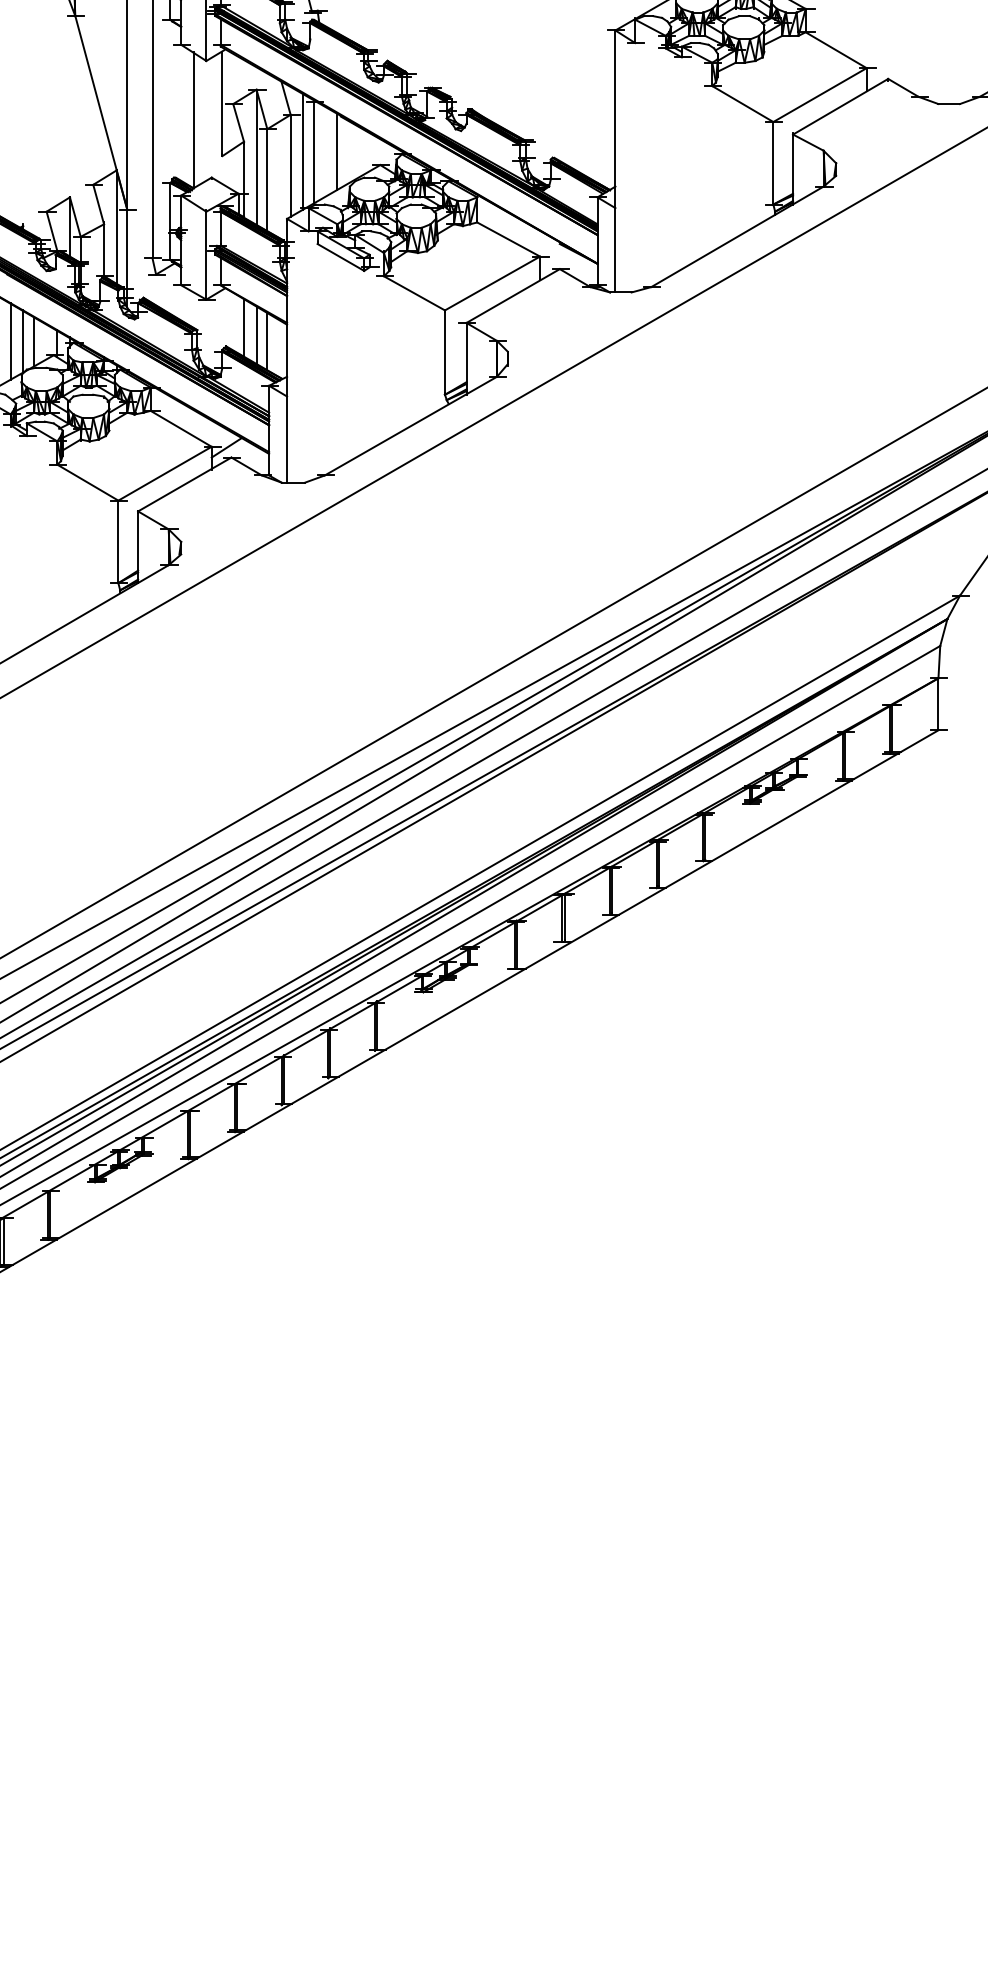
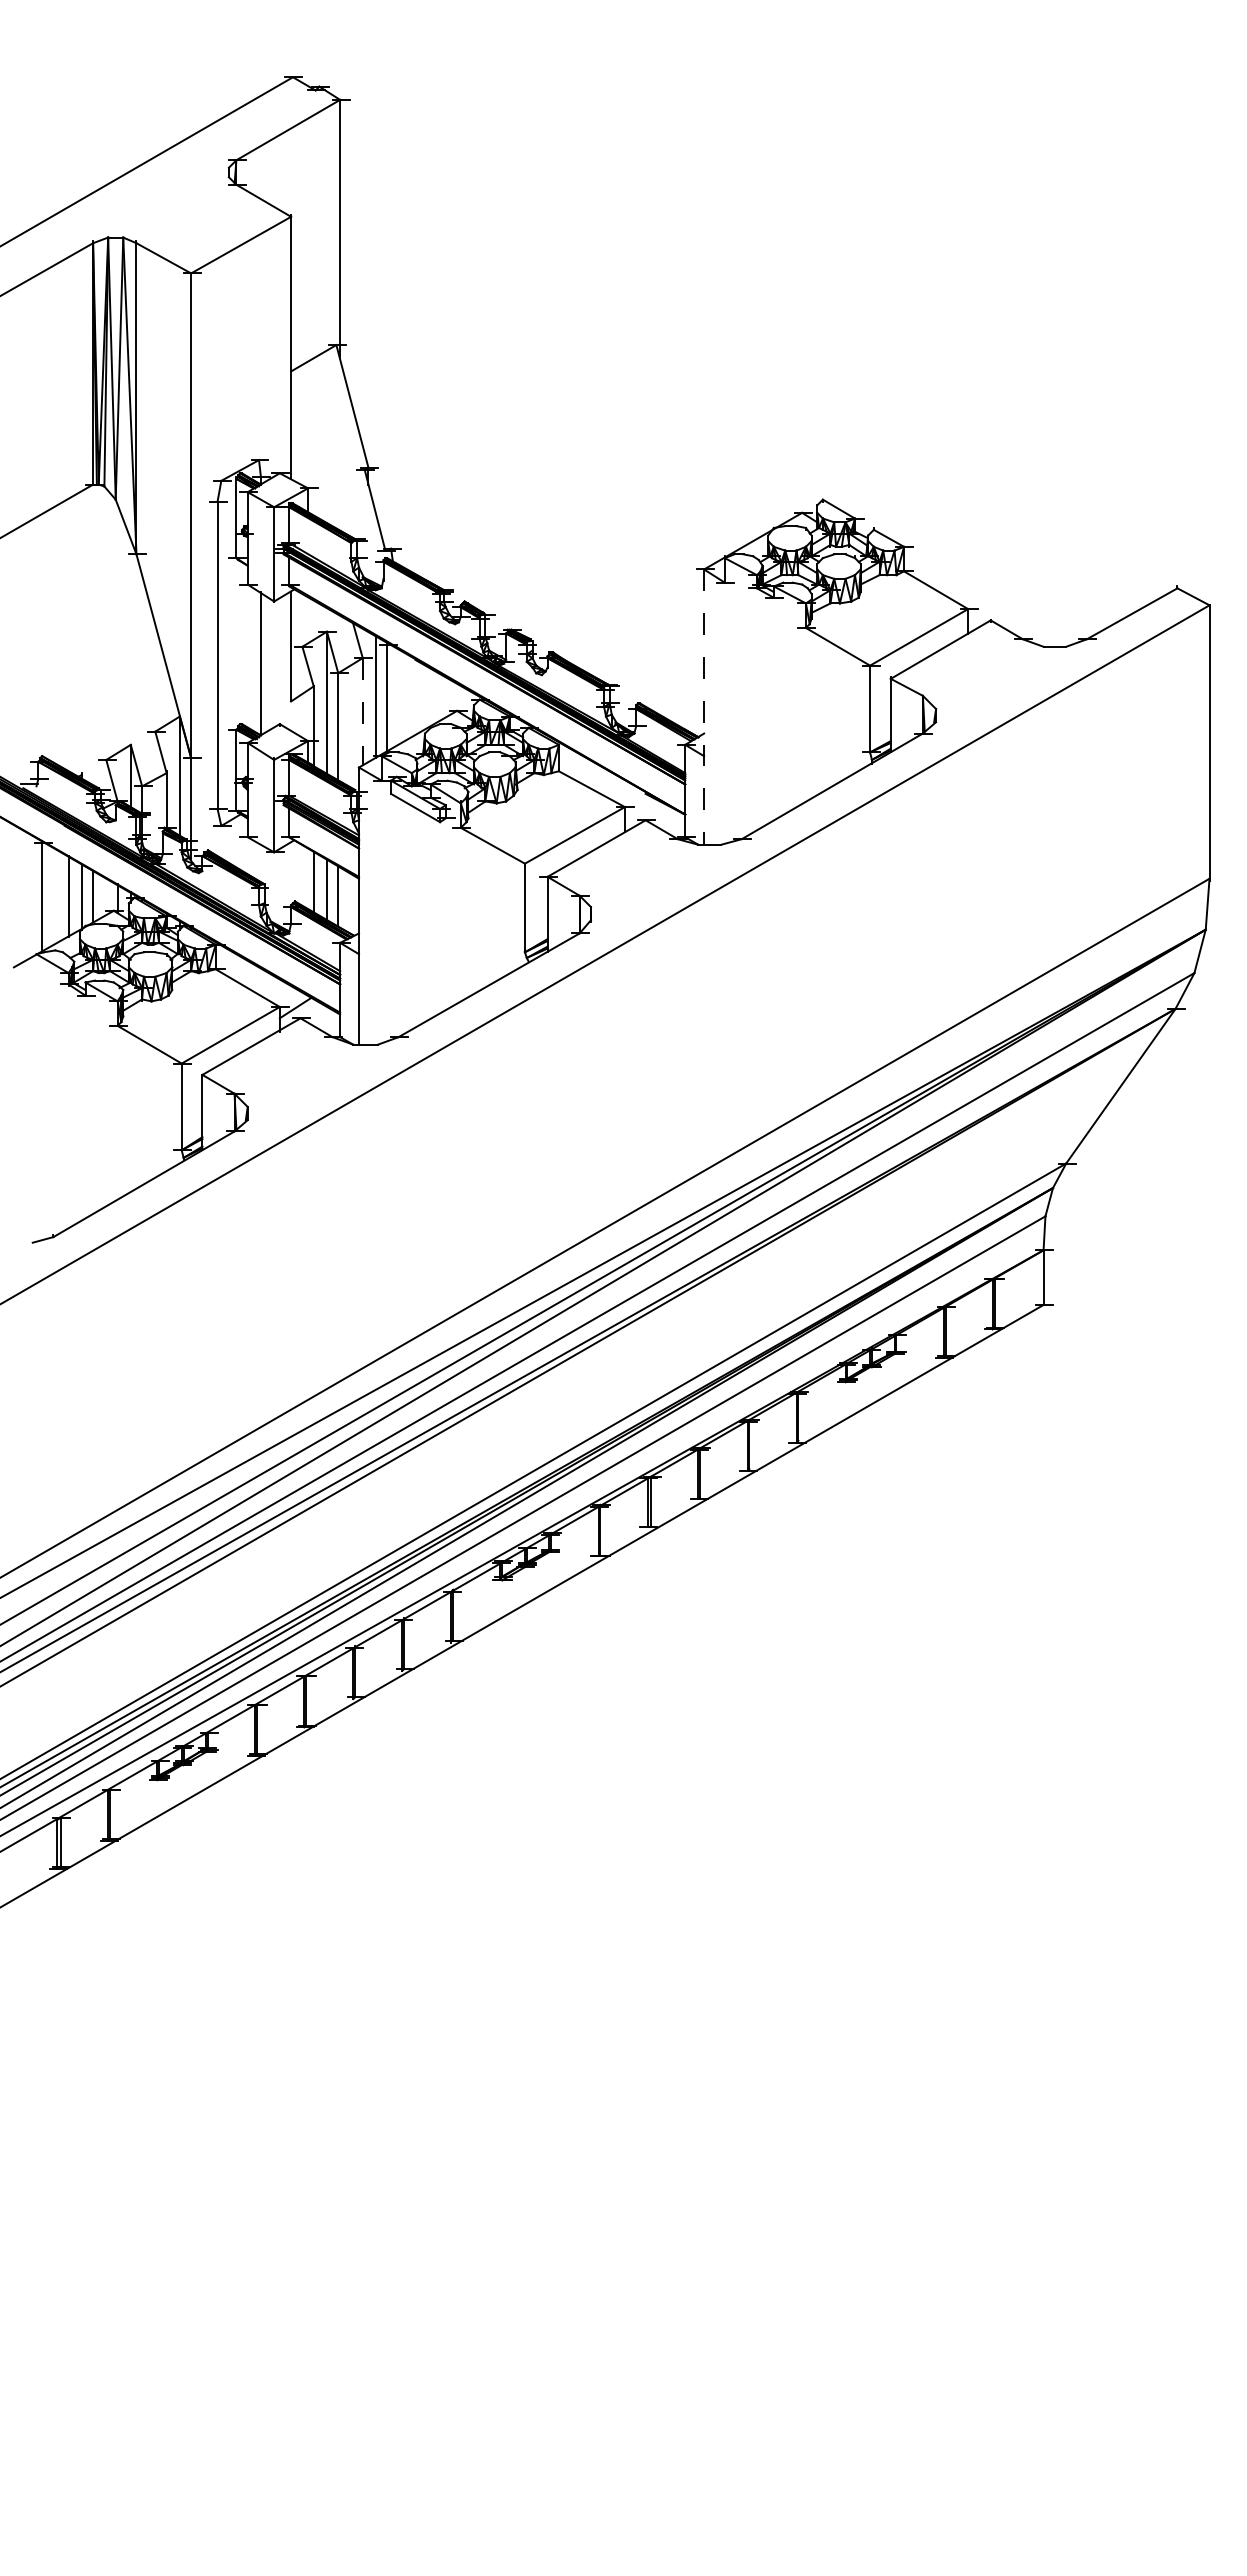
line: (337, 152) -> (411, 697), removed
line: (615, 161) -> (704, 707), solid -> dashed
line: (290, 165) -> (362, 711), solid -> dashed

